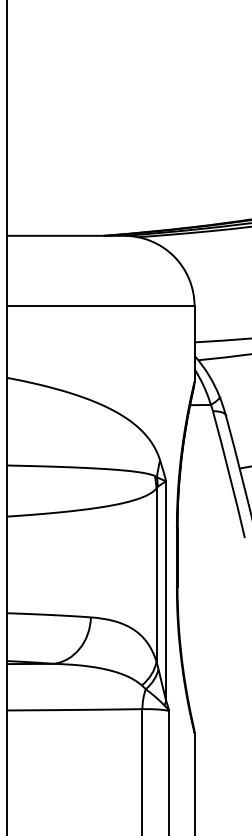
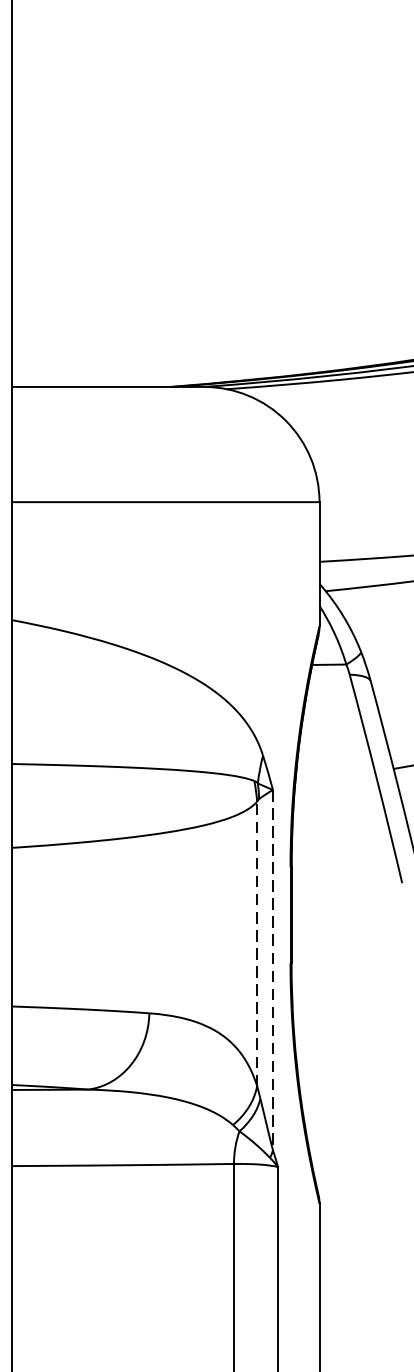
line: (156, 575) -> (257, 944), solid -> dashed
line: (166, 591) -> (273, 970), solid -> dashed

